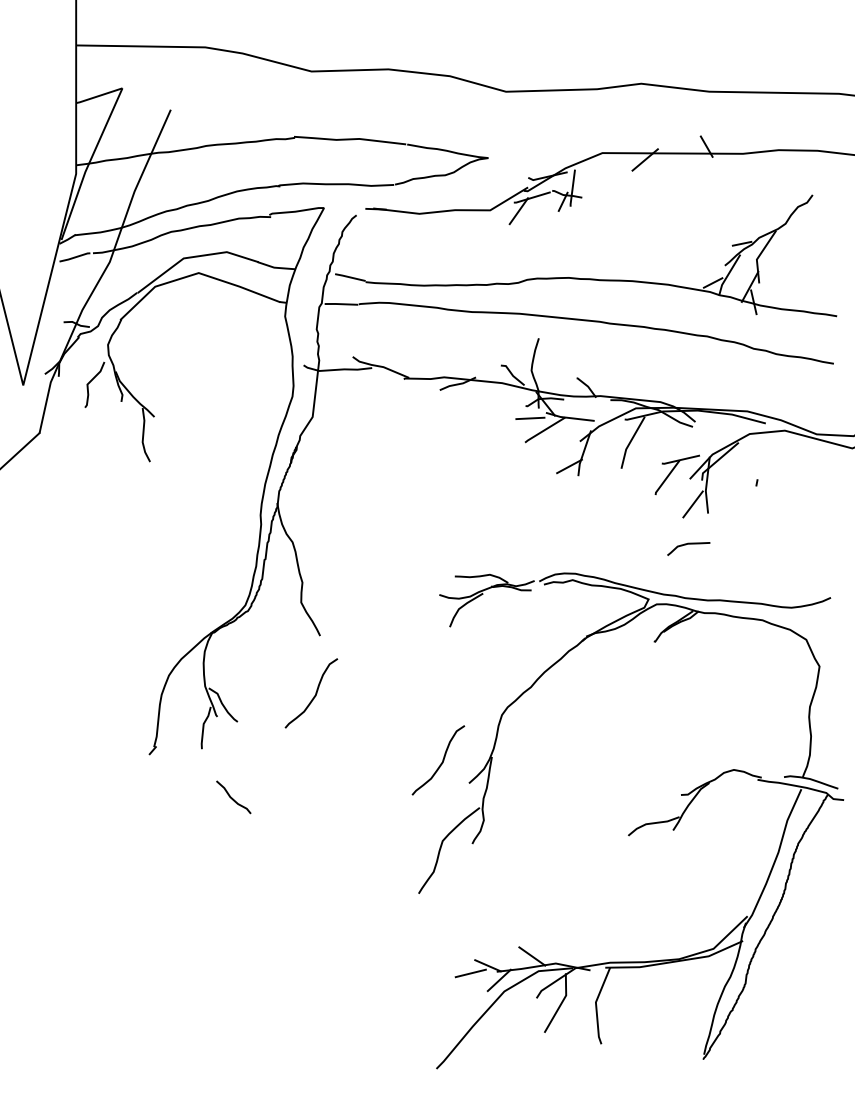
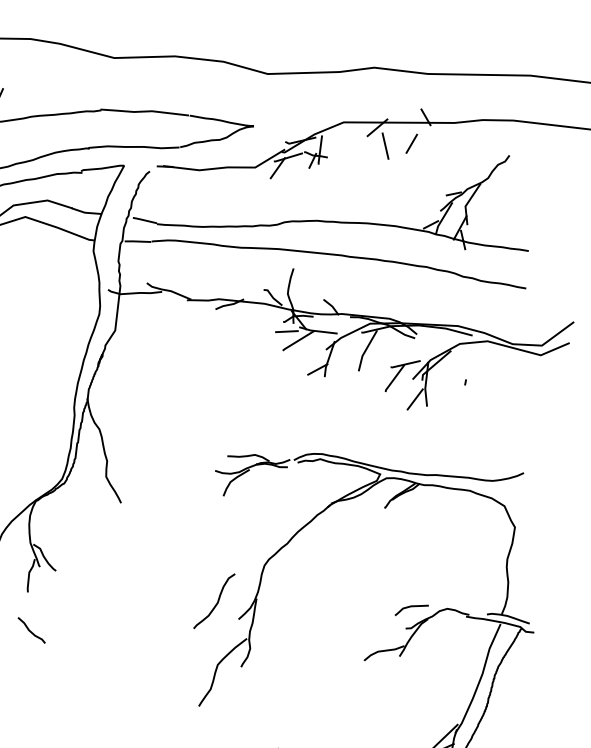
line: (688, 179) -> (411, 143), added
line: (655, 183) -> (385, 146), added
curve: (686, 545) -> (410, 607), moved
curve: (314, 695) -> (116, 550), removed
curve: (232, 797) -> (30, 630), moved

